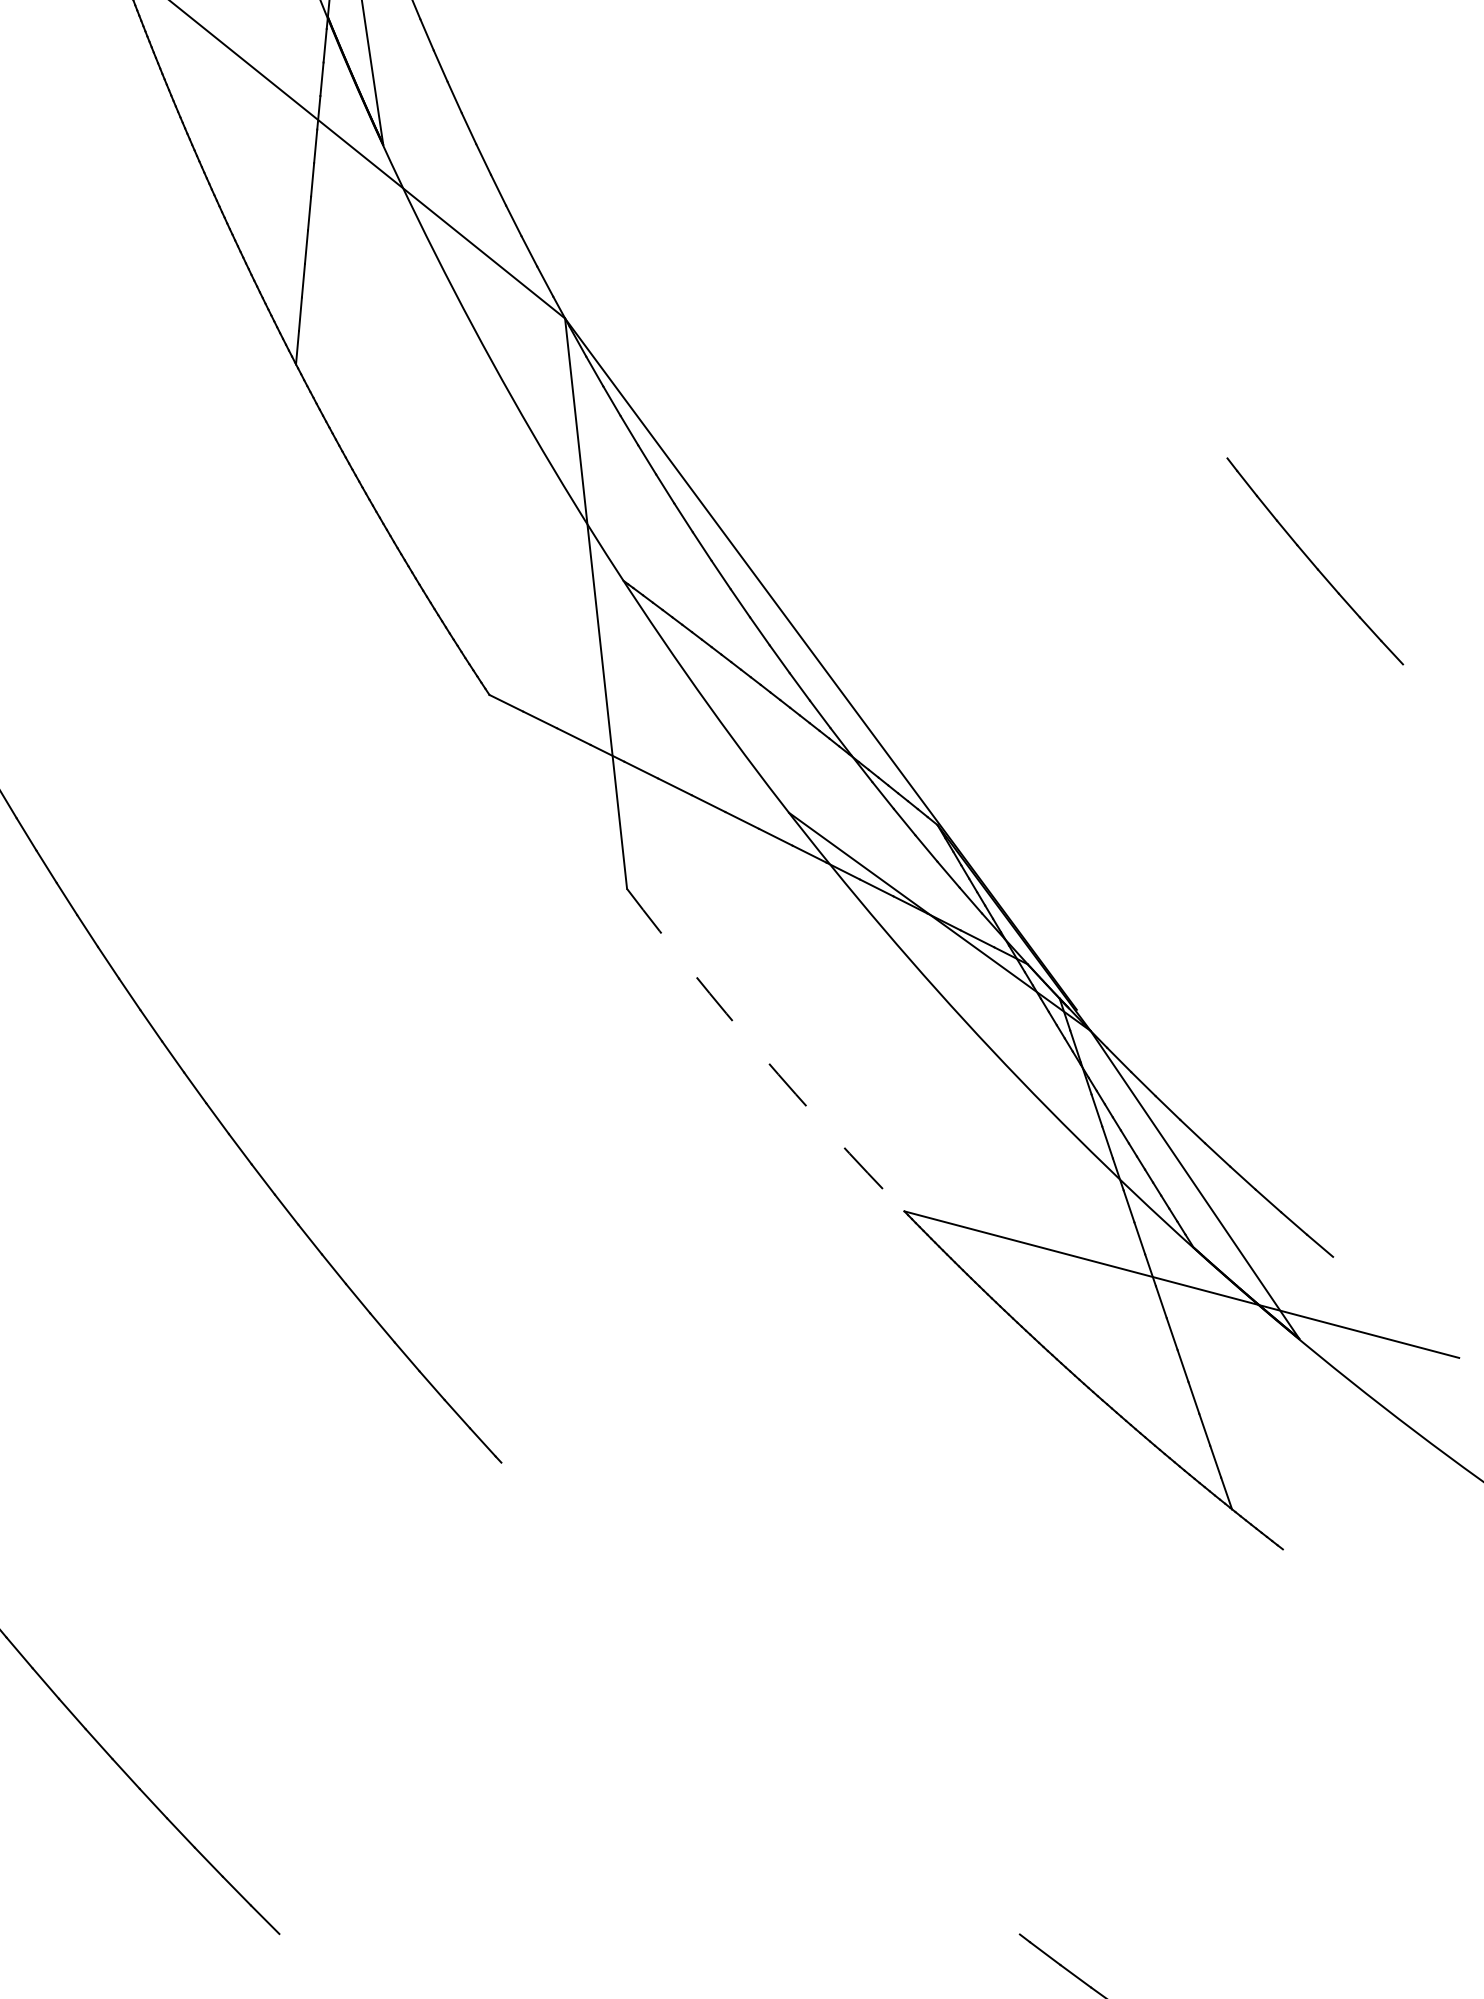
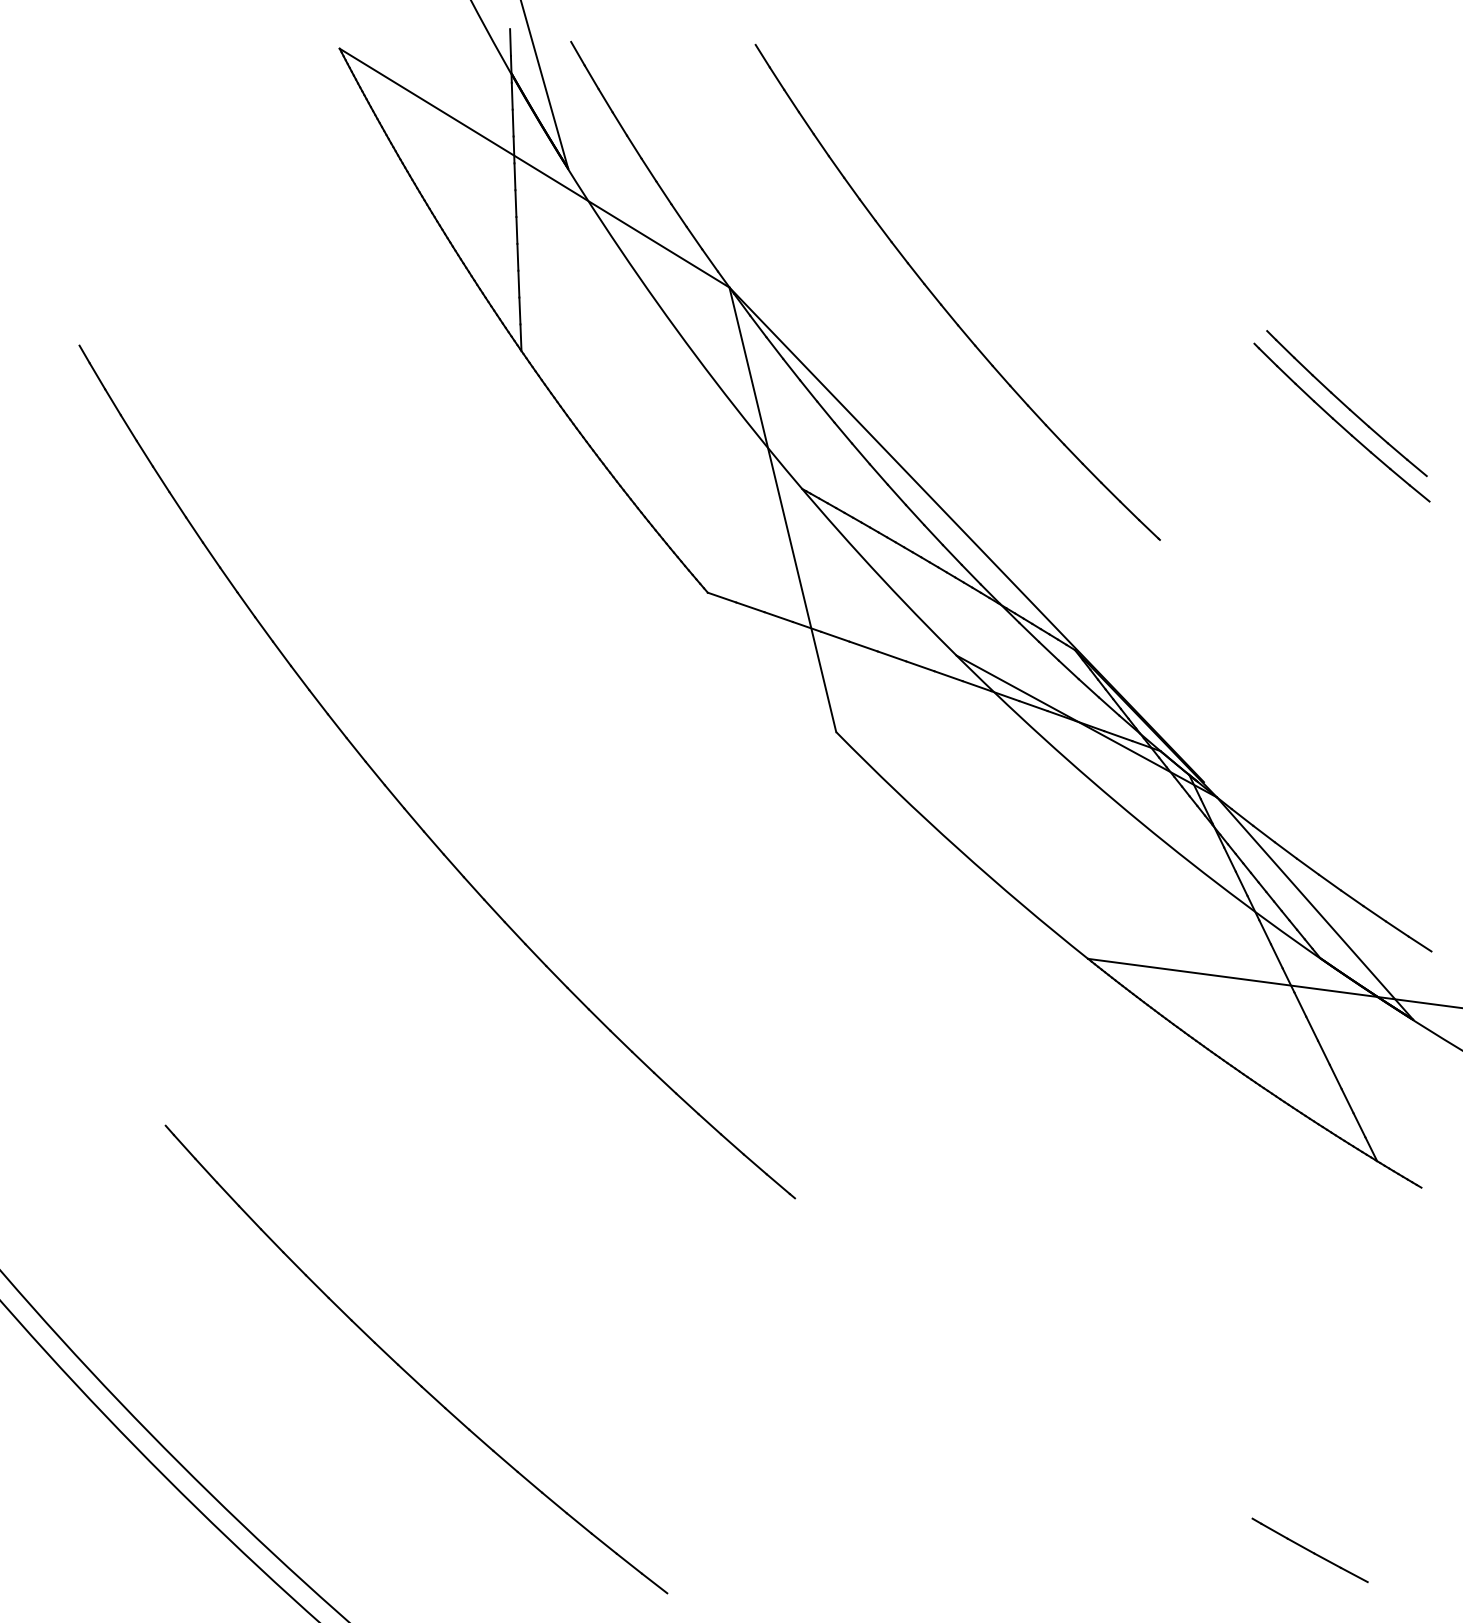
part: (827, 373) -> (942, 304), added
part: (1305, 584) -> (1341, 422), added
arc: (760, 1054) -> (958, 849), dashed -> solid

